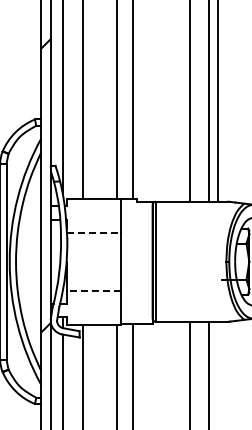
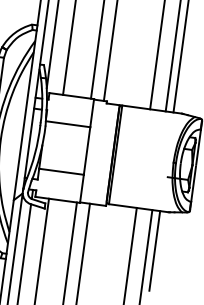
line: (94, 232) -> (68, 124), dashed -> solid
line: (93, 290) -> (61, 171), dashed -> solid
line: (218, 369) -> (155, 250), added

